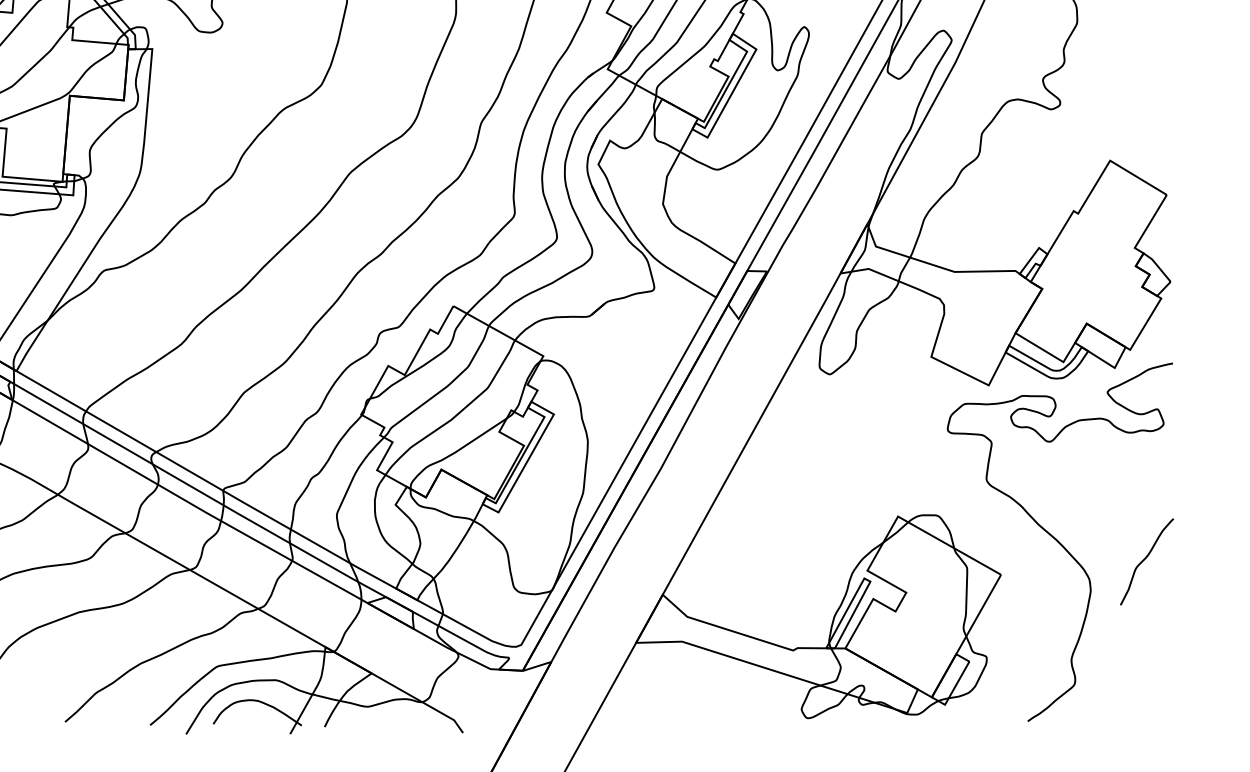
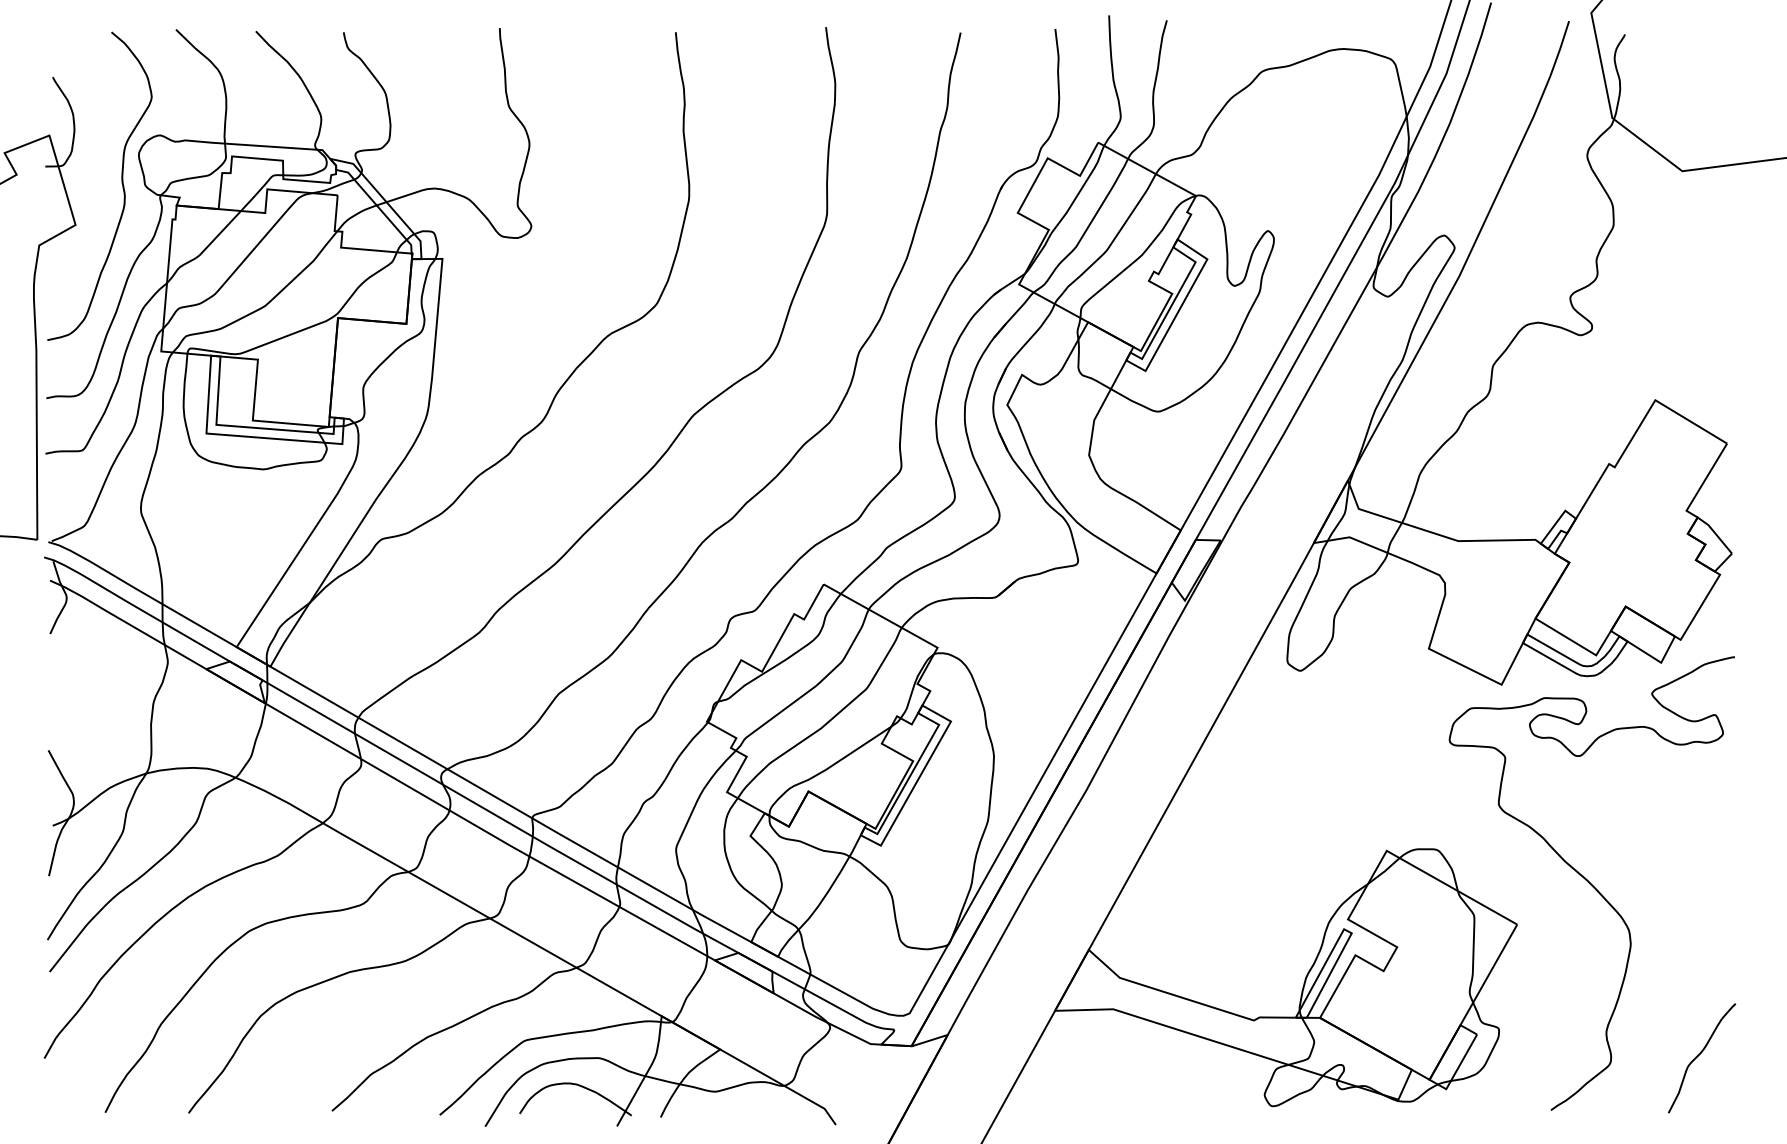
curve: (1145, 559) -> (1699, 1055), moved

